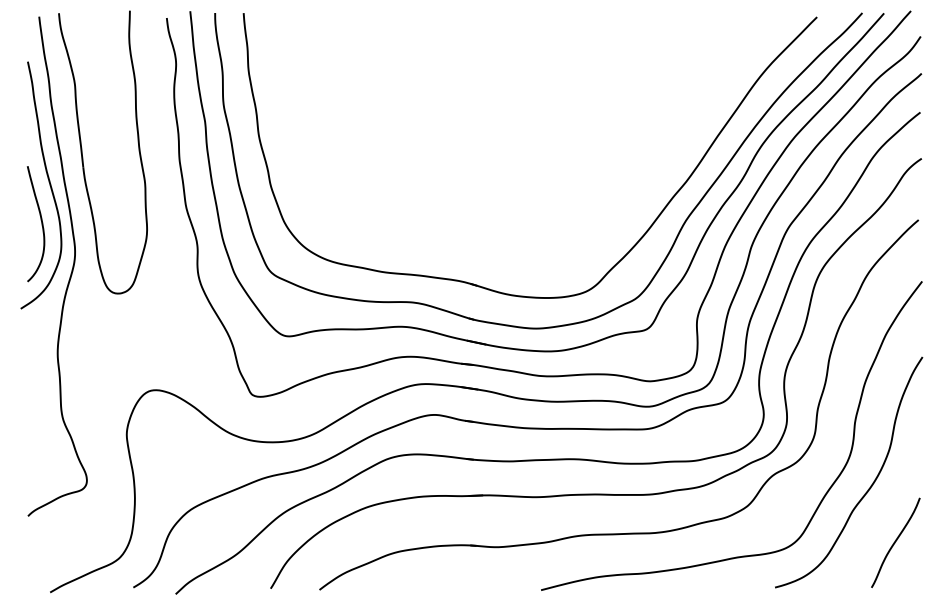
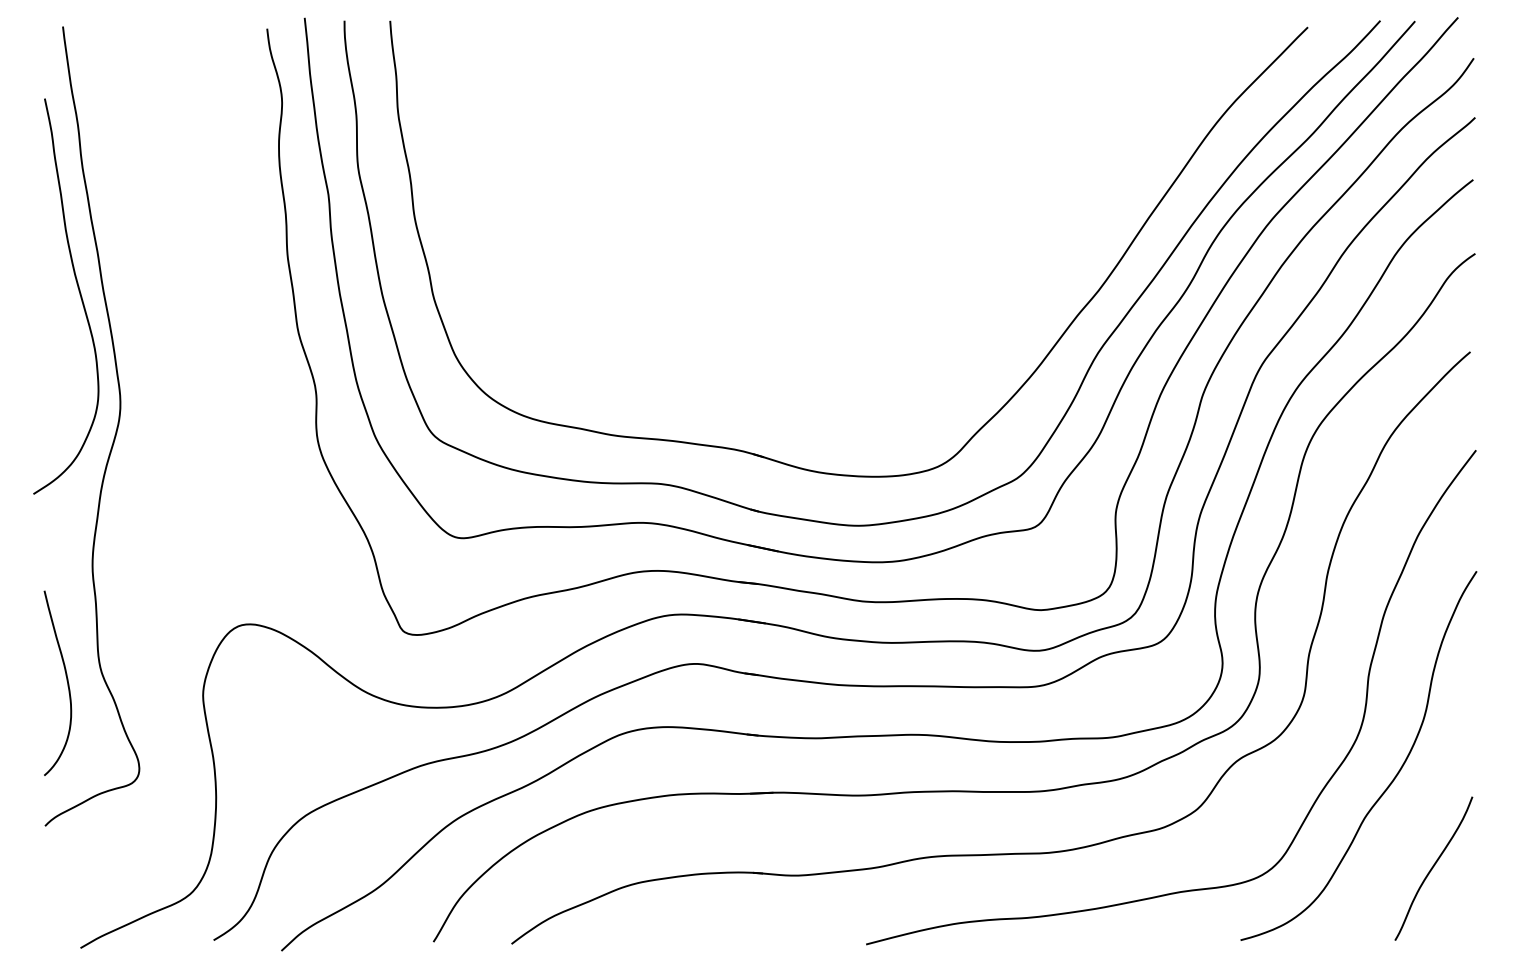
part: (83, 157) -> (133, 251), removed
curve: (41, 224) -> (66, 684), moved

